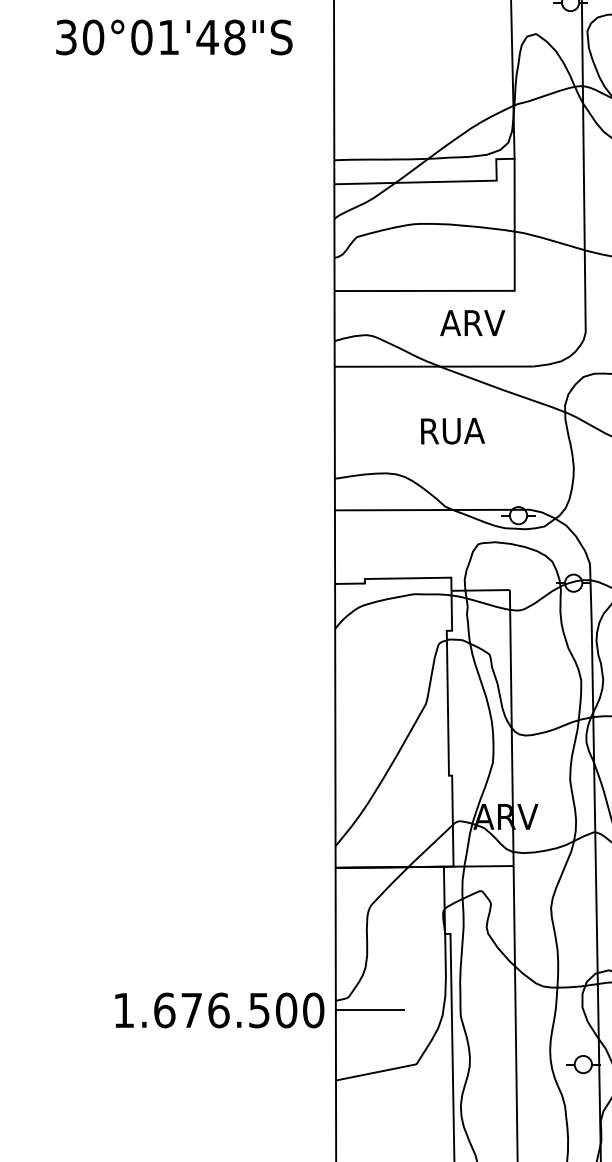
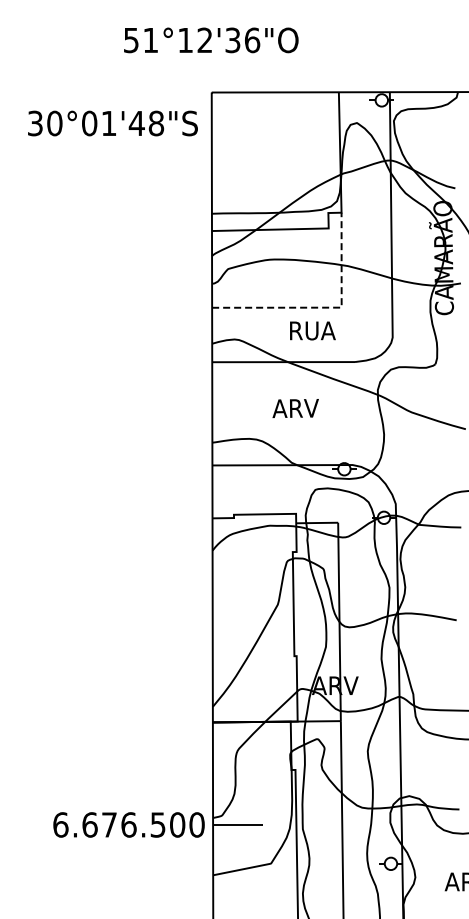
text: (173, 37) -> (112, 123), moved
line: (490, 290) -> (324, 307), solid -> dashed
text: (472, 322) -> (311, 330), ARV -> RUA
text: (451, 431) -> (296, 408), RUA -> ARV
text: (123, 1009) -> (60, 824), 1.676.500 -> 6.676.500

